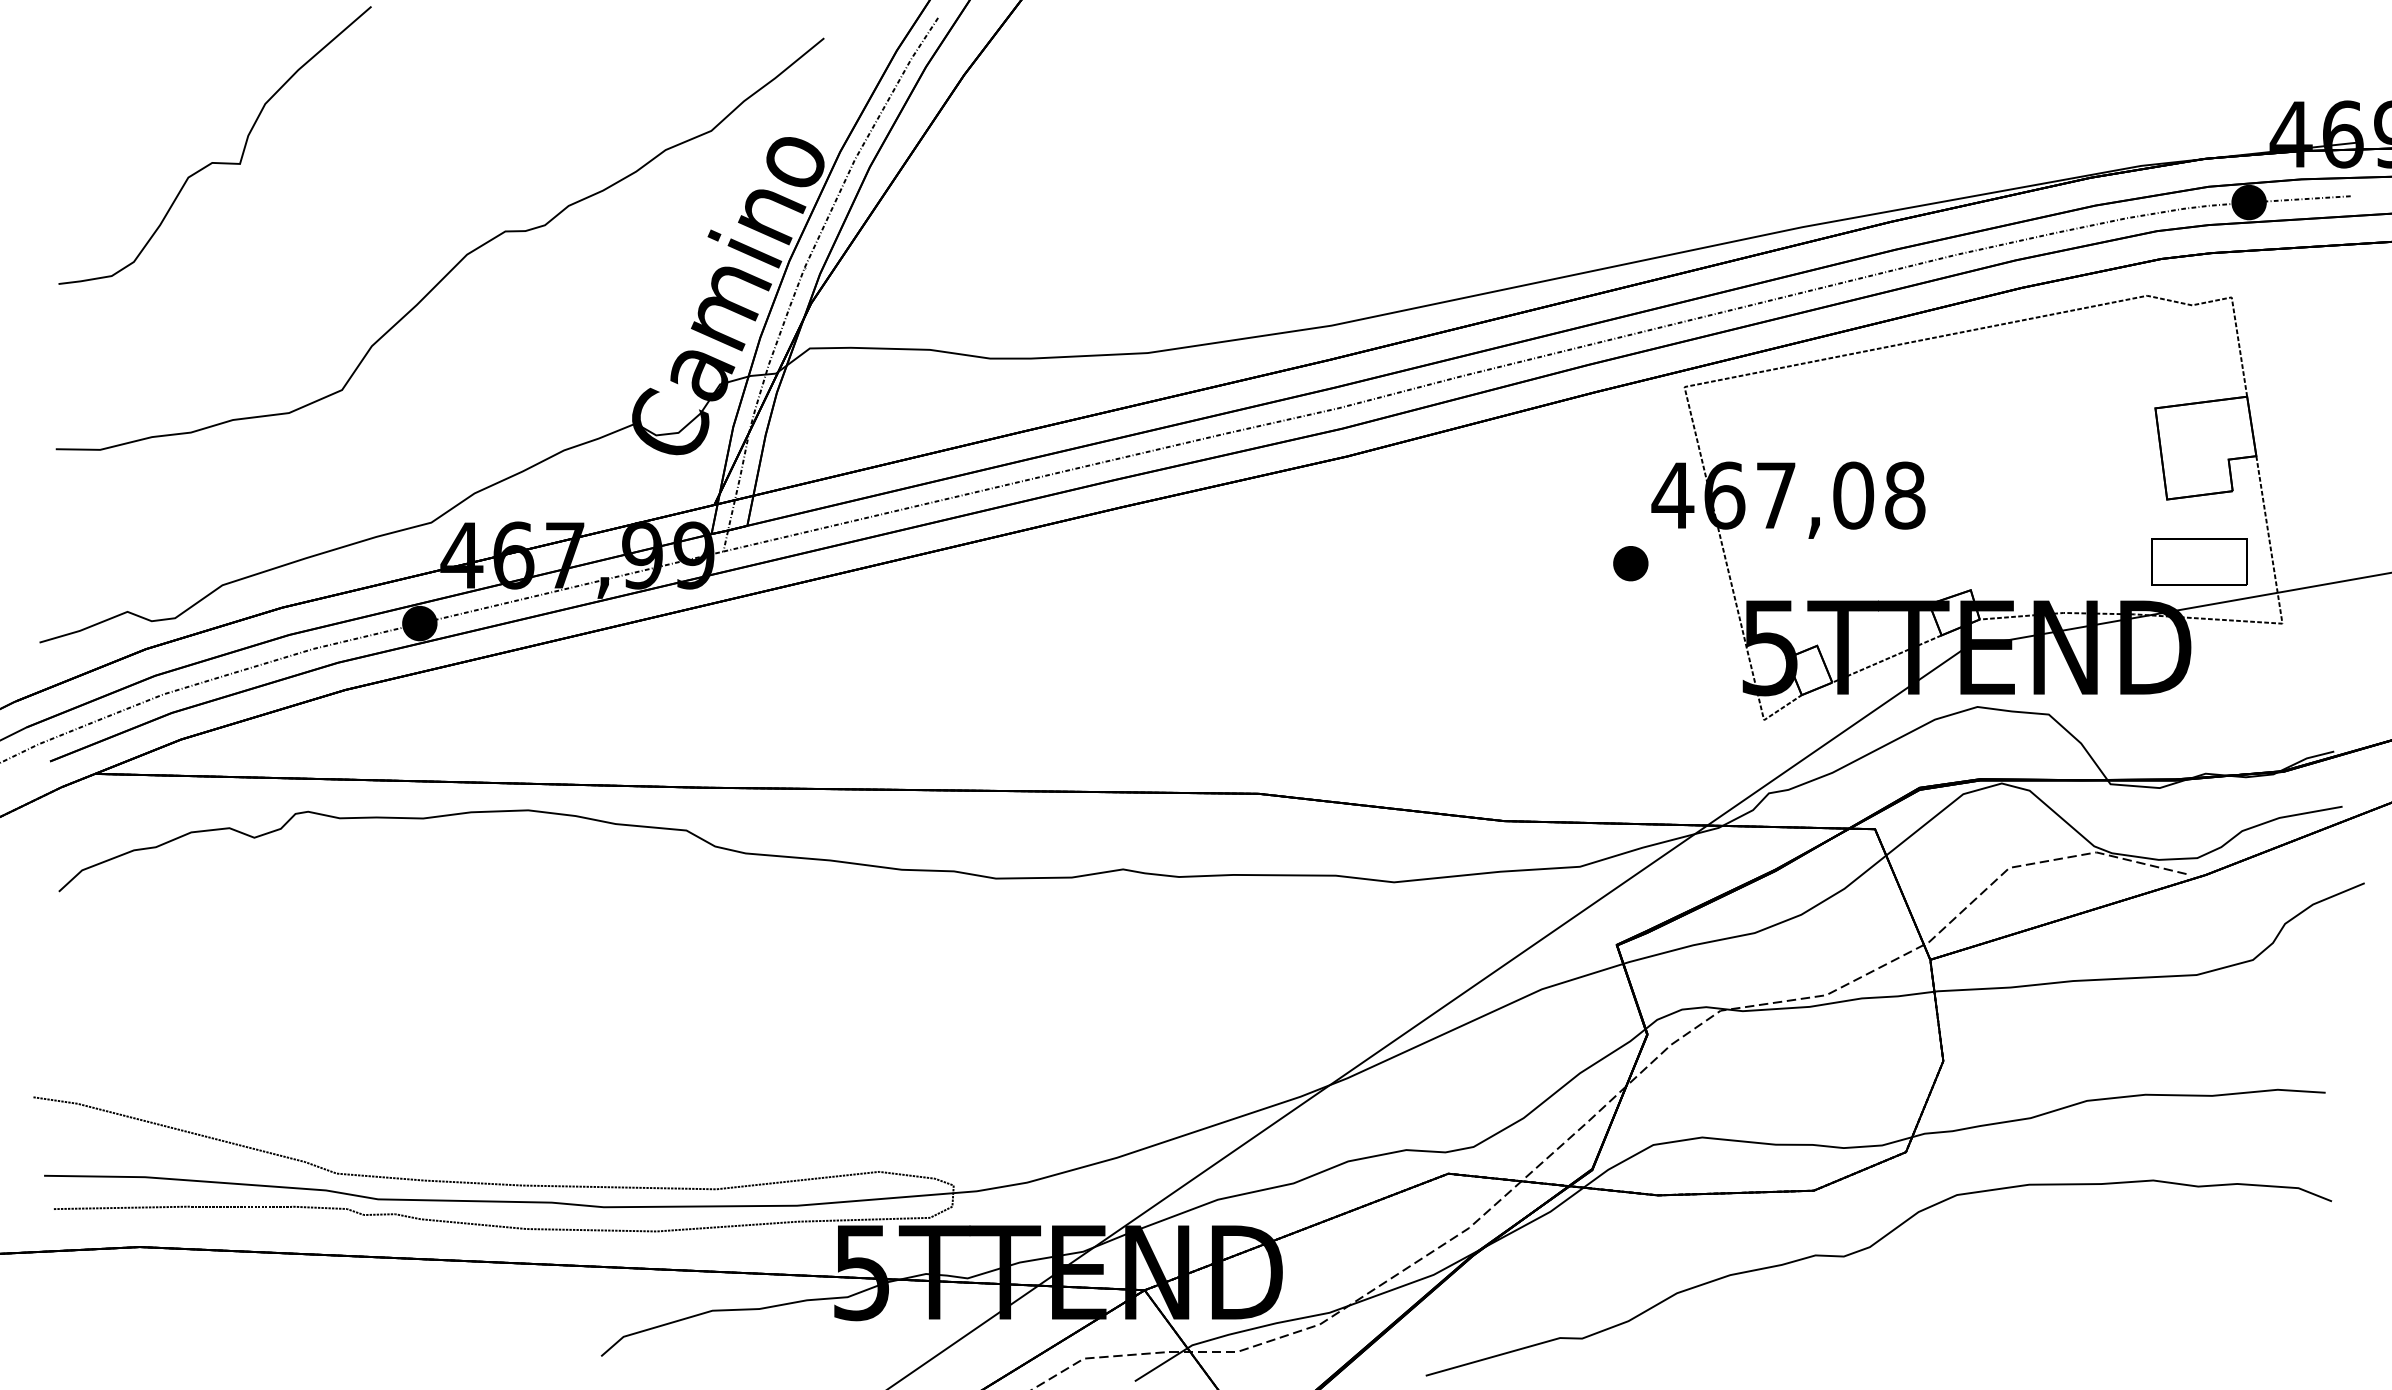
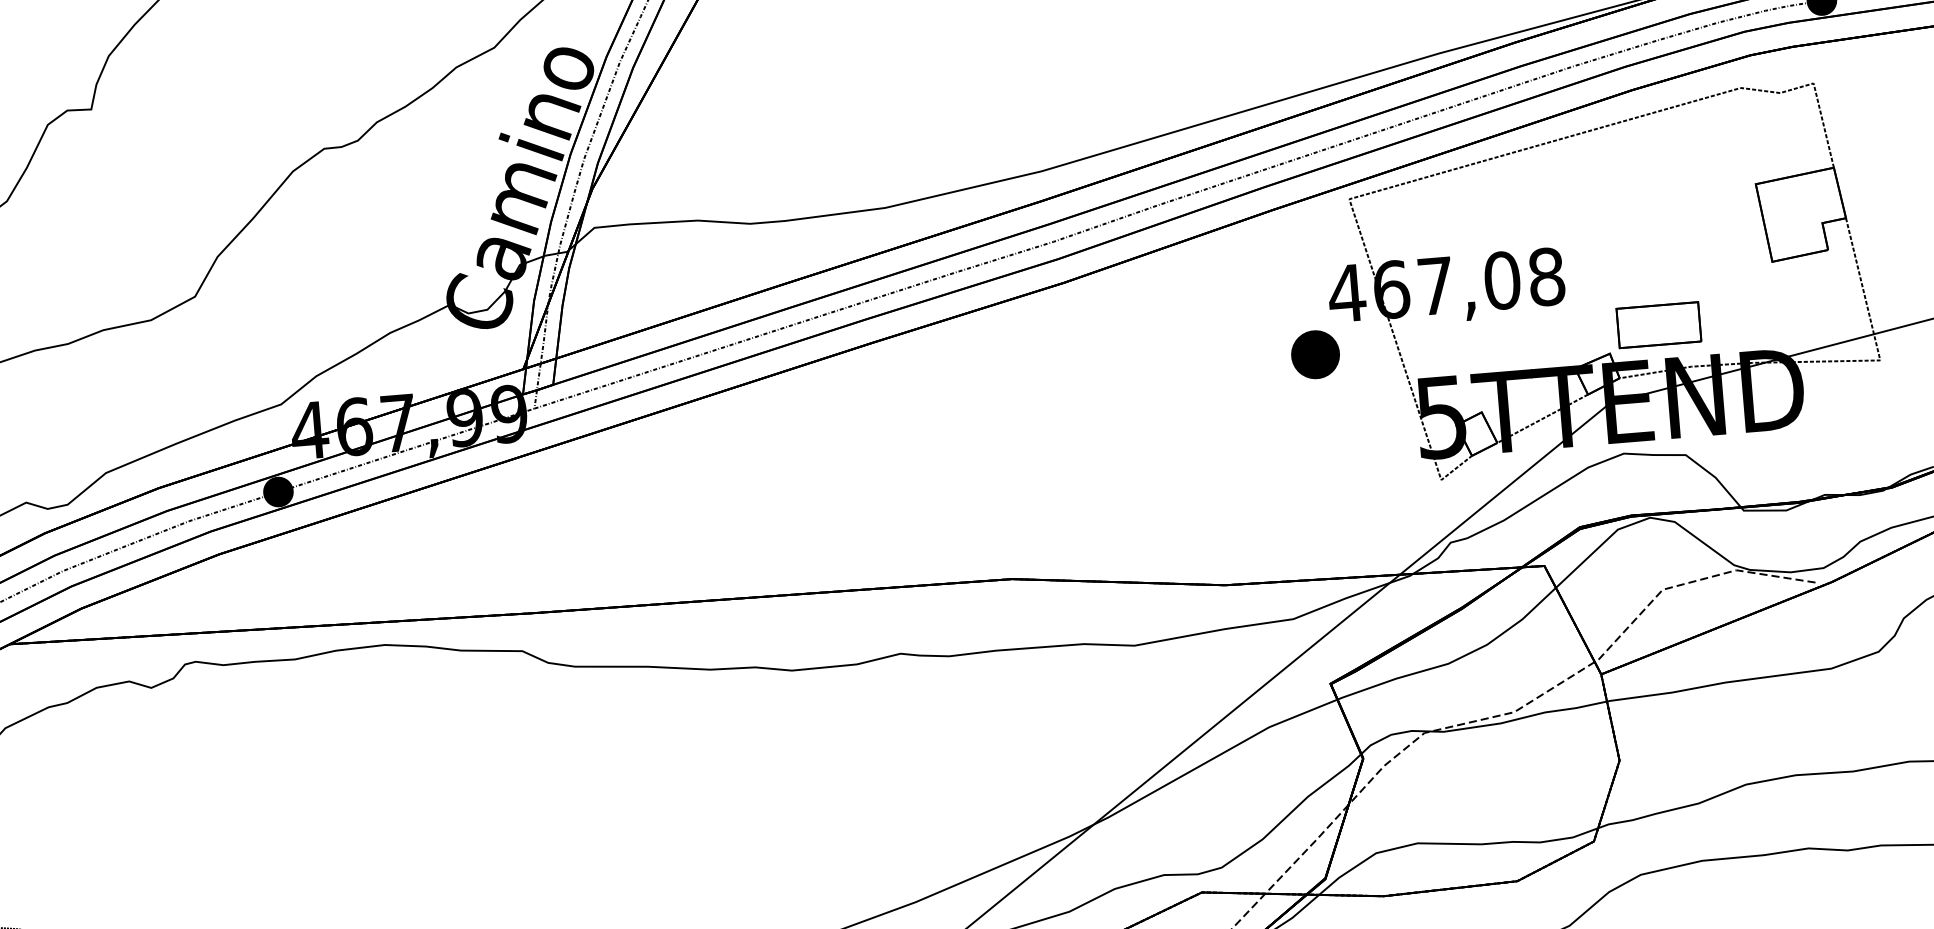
part: (2199, 561) -> (1659, 324), moved
part: (1630, 563) -> (1315, 354), size x1.6

